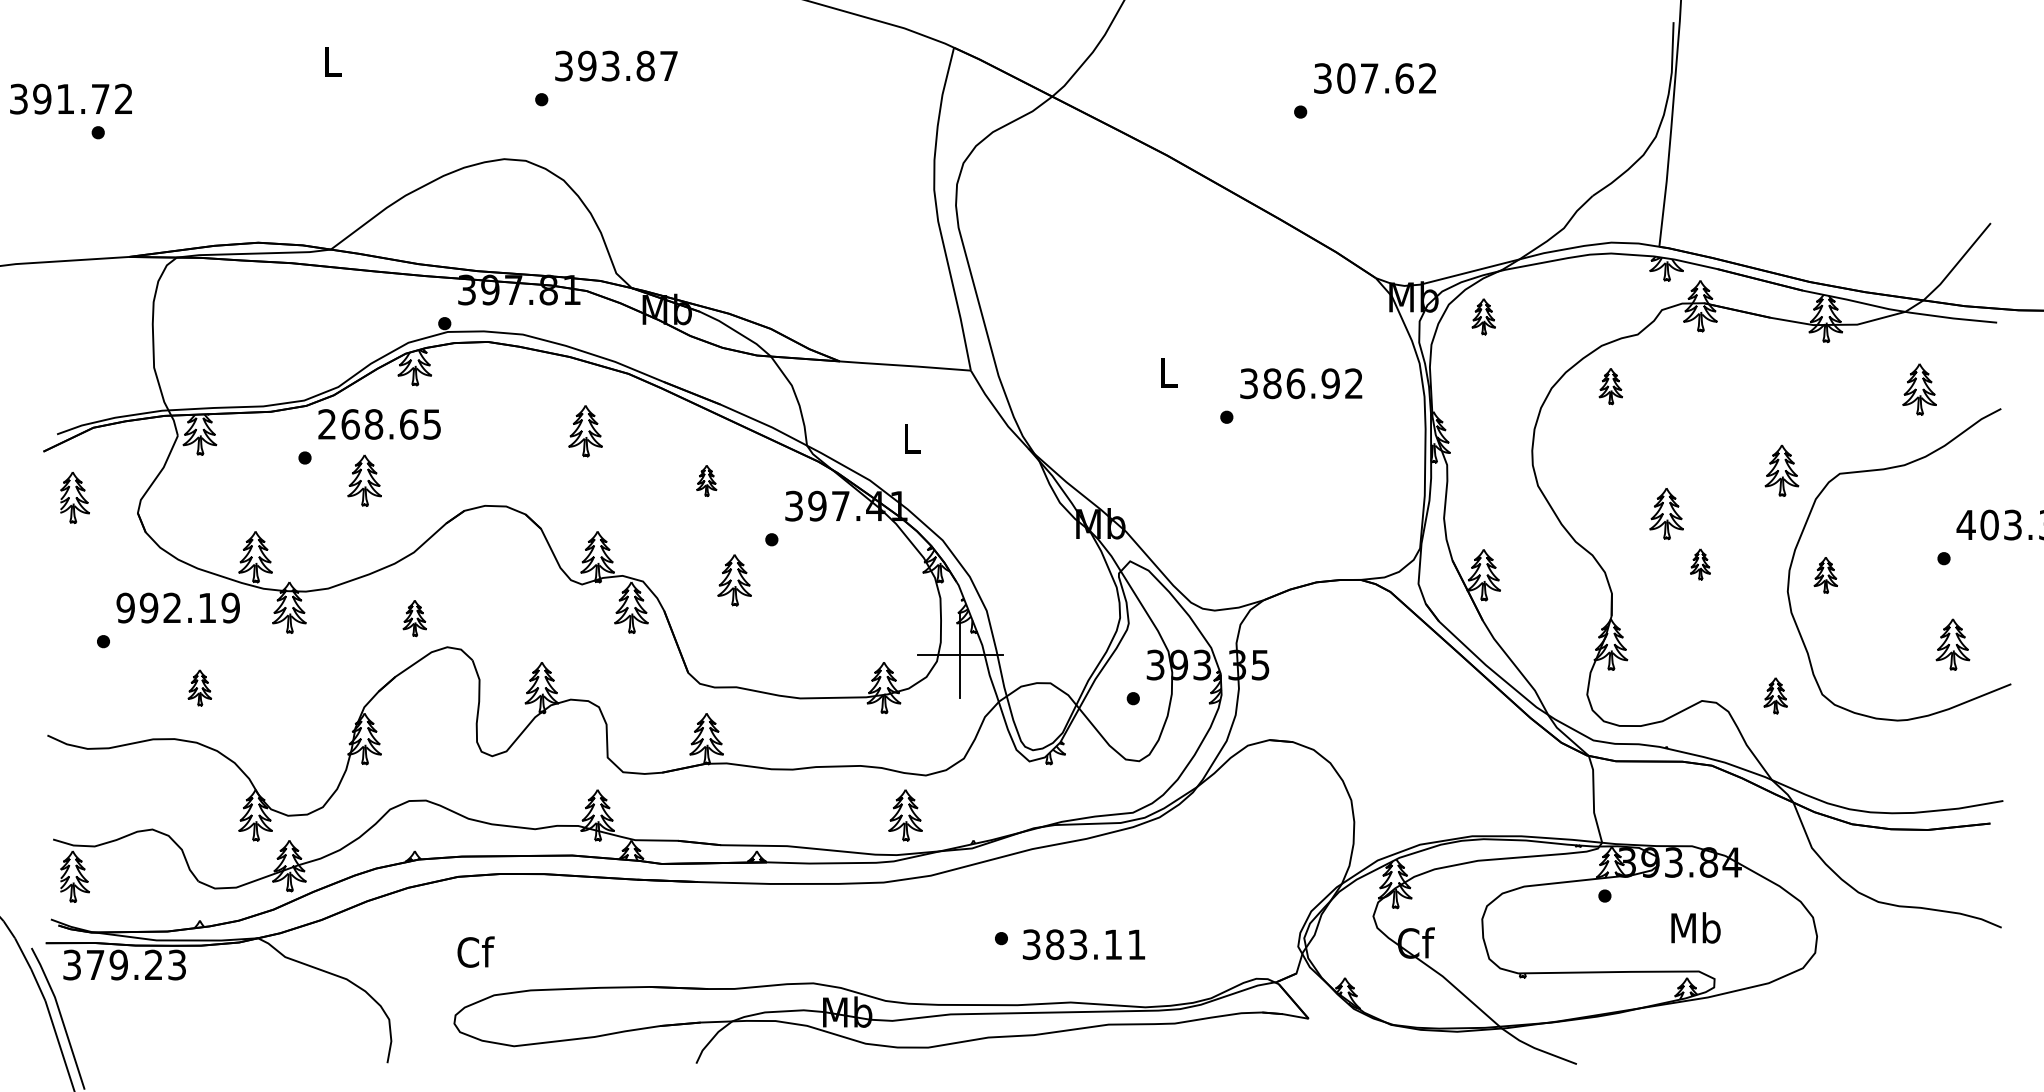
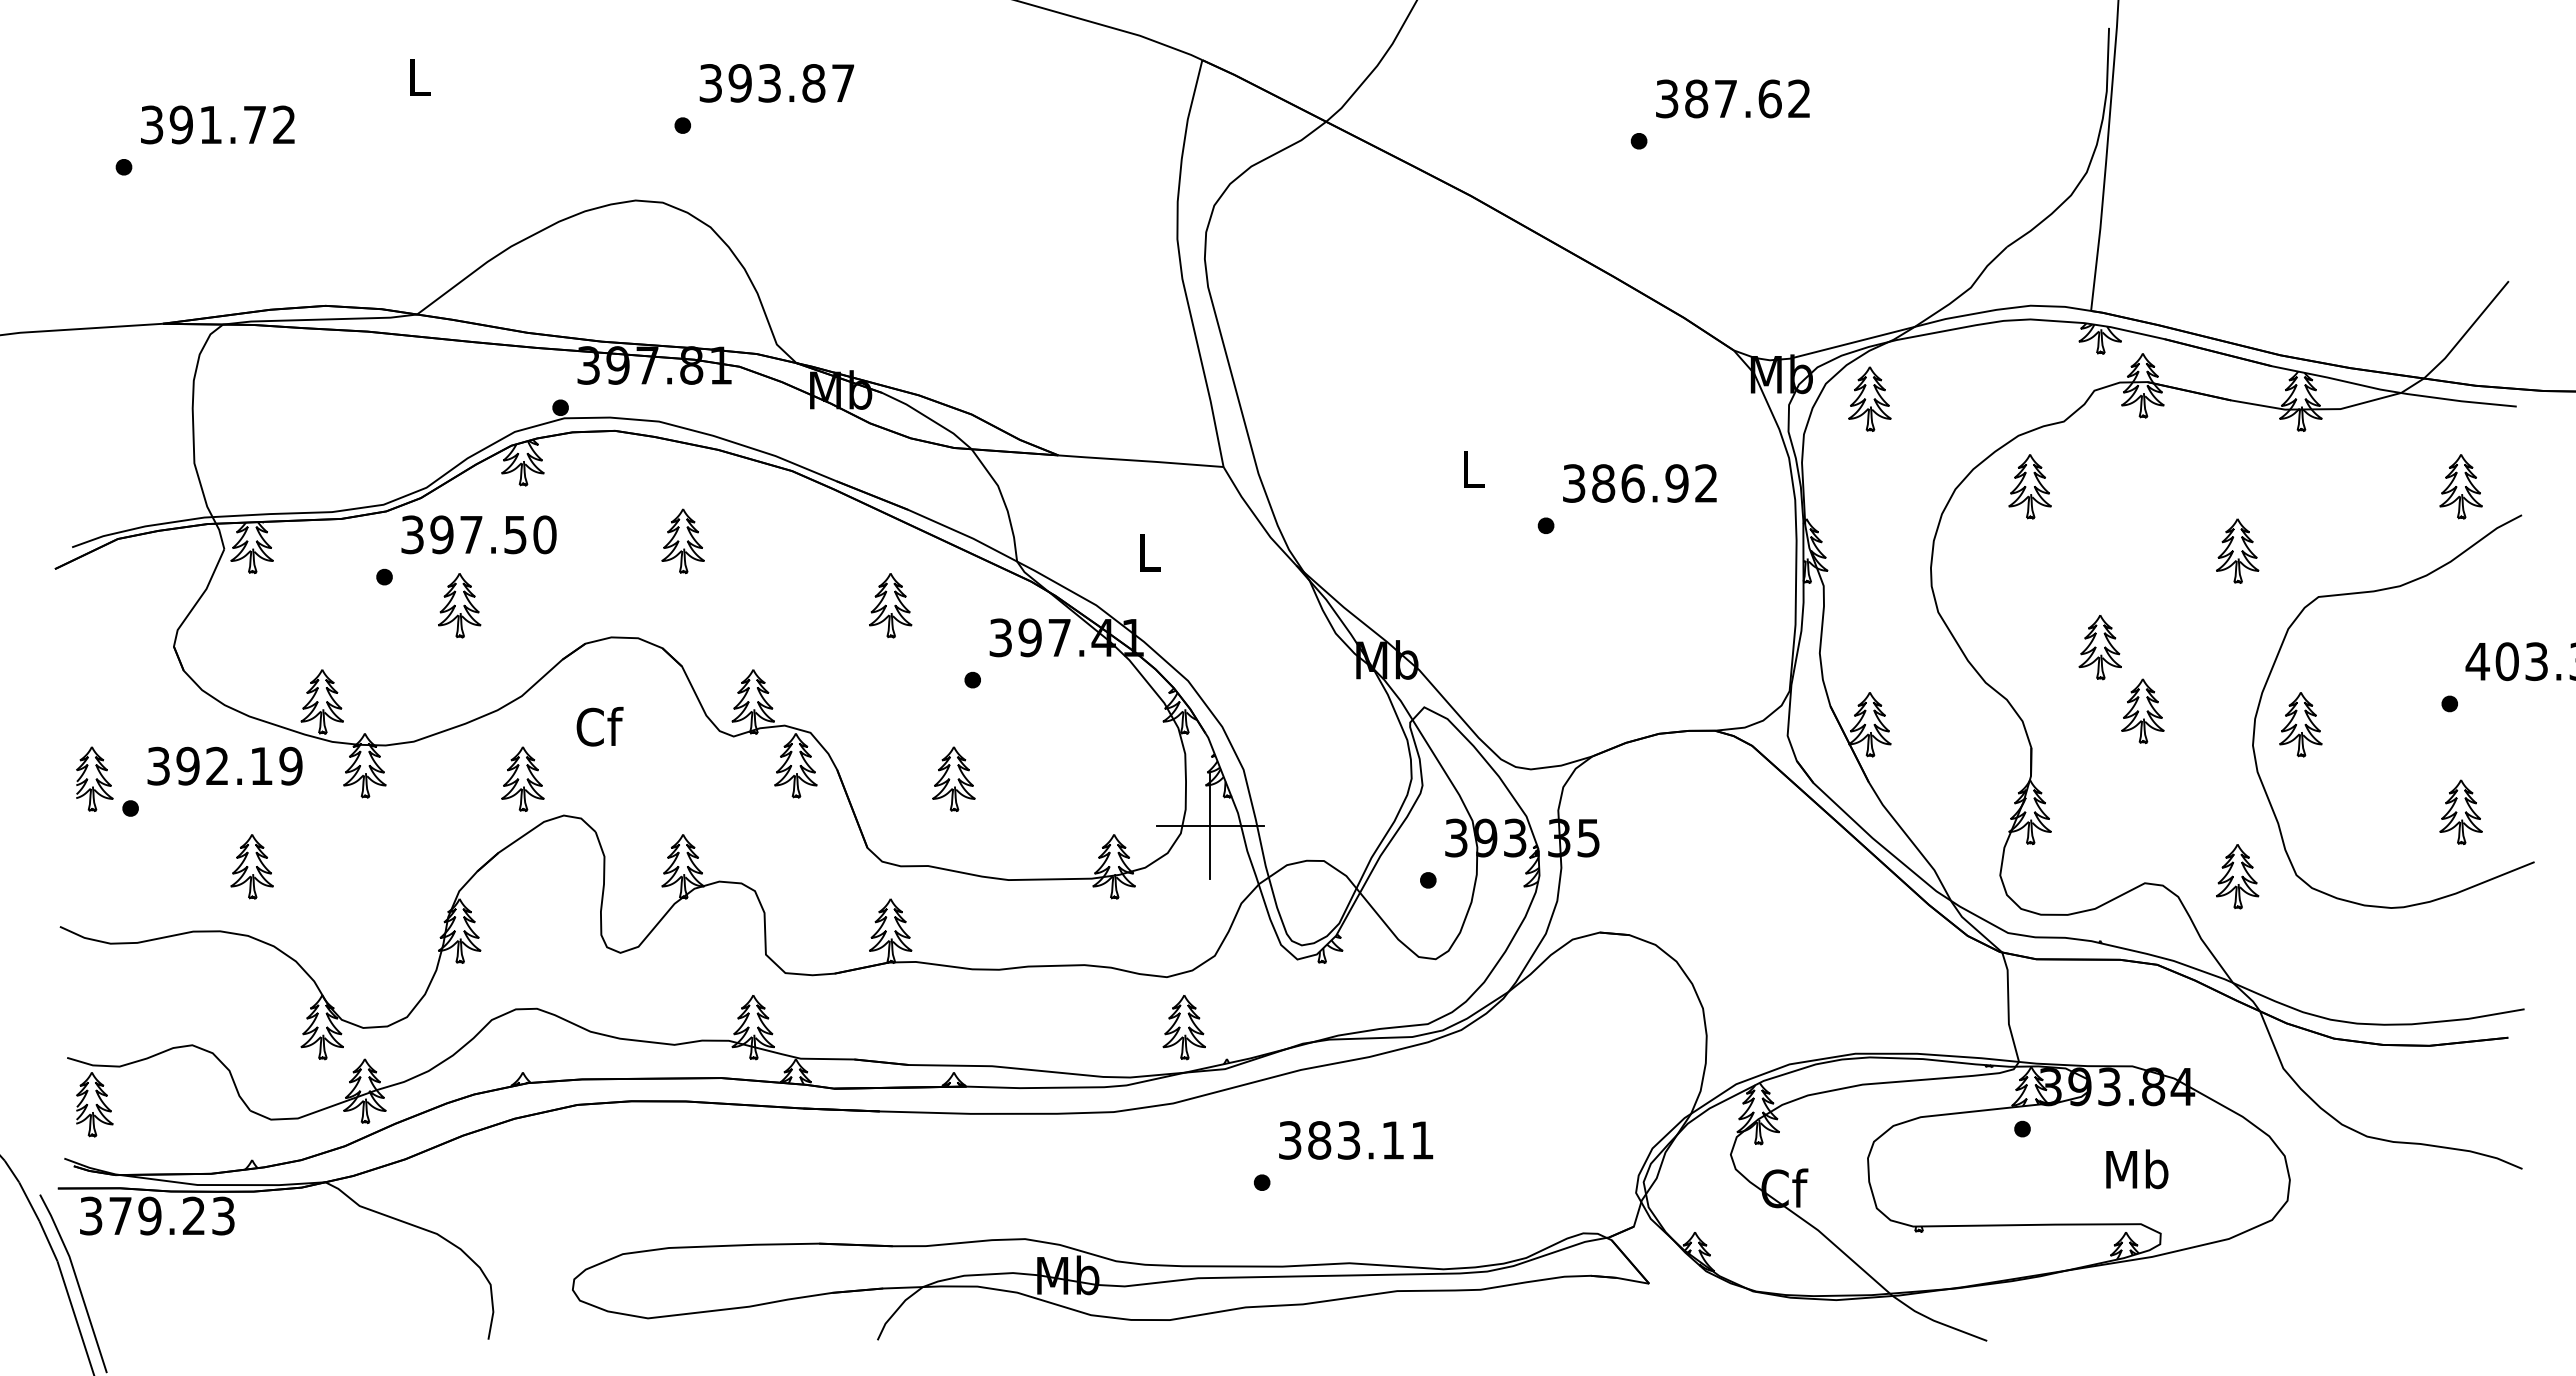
text: (1346, 78) -> (1696, 98), 307.62 -> 387.62
text: (70, 98) -> (217, 124), moved
part: (1483, 316) -> (1869, 398), size x1.43
part: (1610, 386) -> (2029, 486), size x1.43
part: (1919, 389) -> (2460, 486), moved
text: (379, 424) -> (478, 534), 268.65 -> 397.50
part: (585, 431) -> (682, 541), moved
part: (1781, 470) -> (2237, 550), moved
part: (706, 480) -> (890, 605), size x1.67
part: (74, 497) -> (94, 778), moved
part: (1700, 563) -> (2142, 710), size x1.67
part: (1825, 574) -> (2300, 724), size x1.43
part: (734, 579) -> (953, 778), moved
text: (125, 608) -> (158, 766), 992.19 -> 392.19
part: (414, 617) -> (522, 778), size x1.43
part: (199, 687) -> (251, 866), size x1.43
part: (1775, 695) -> (2237, 876), size x1.43
part: (904, 815) -> (1183, 1027), moved
text: (1084, 944) -> (1356, 1140), moved
text: (475, 951) -> (599, 726), moved

